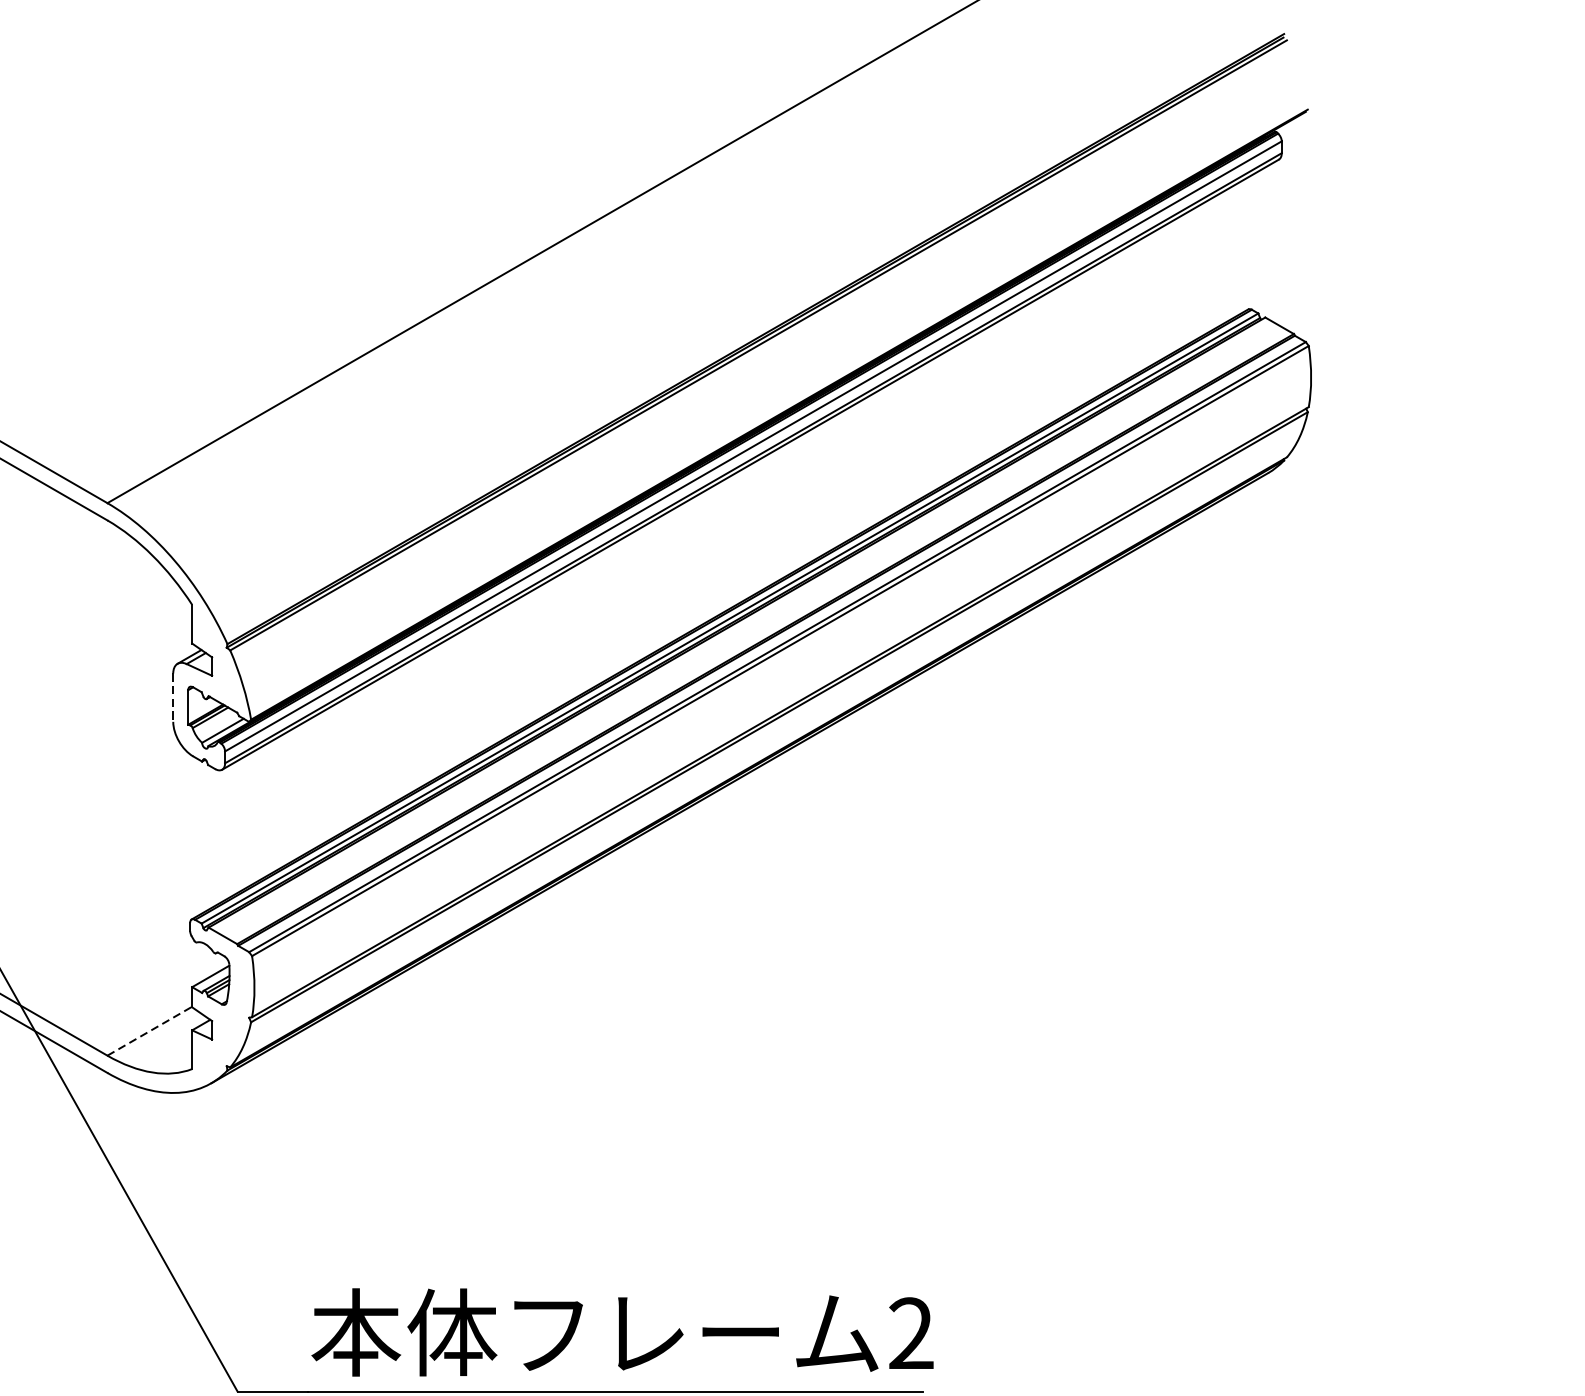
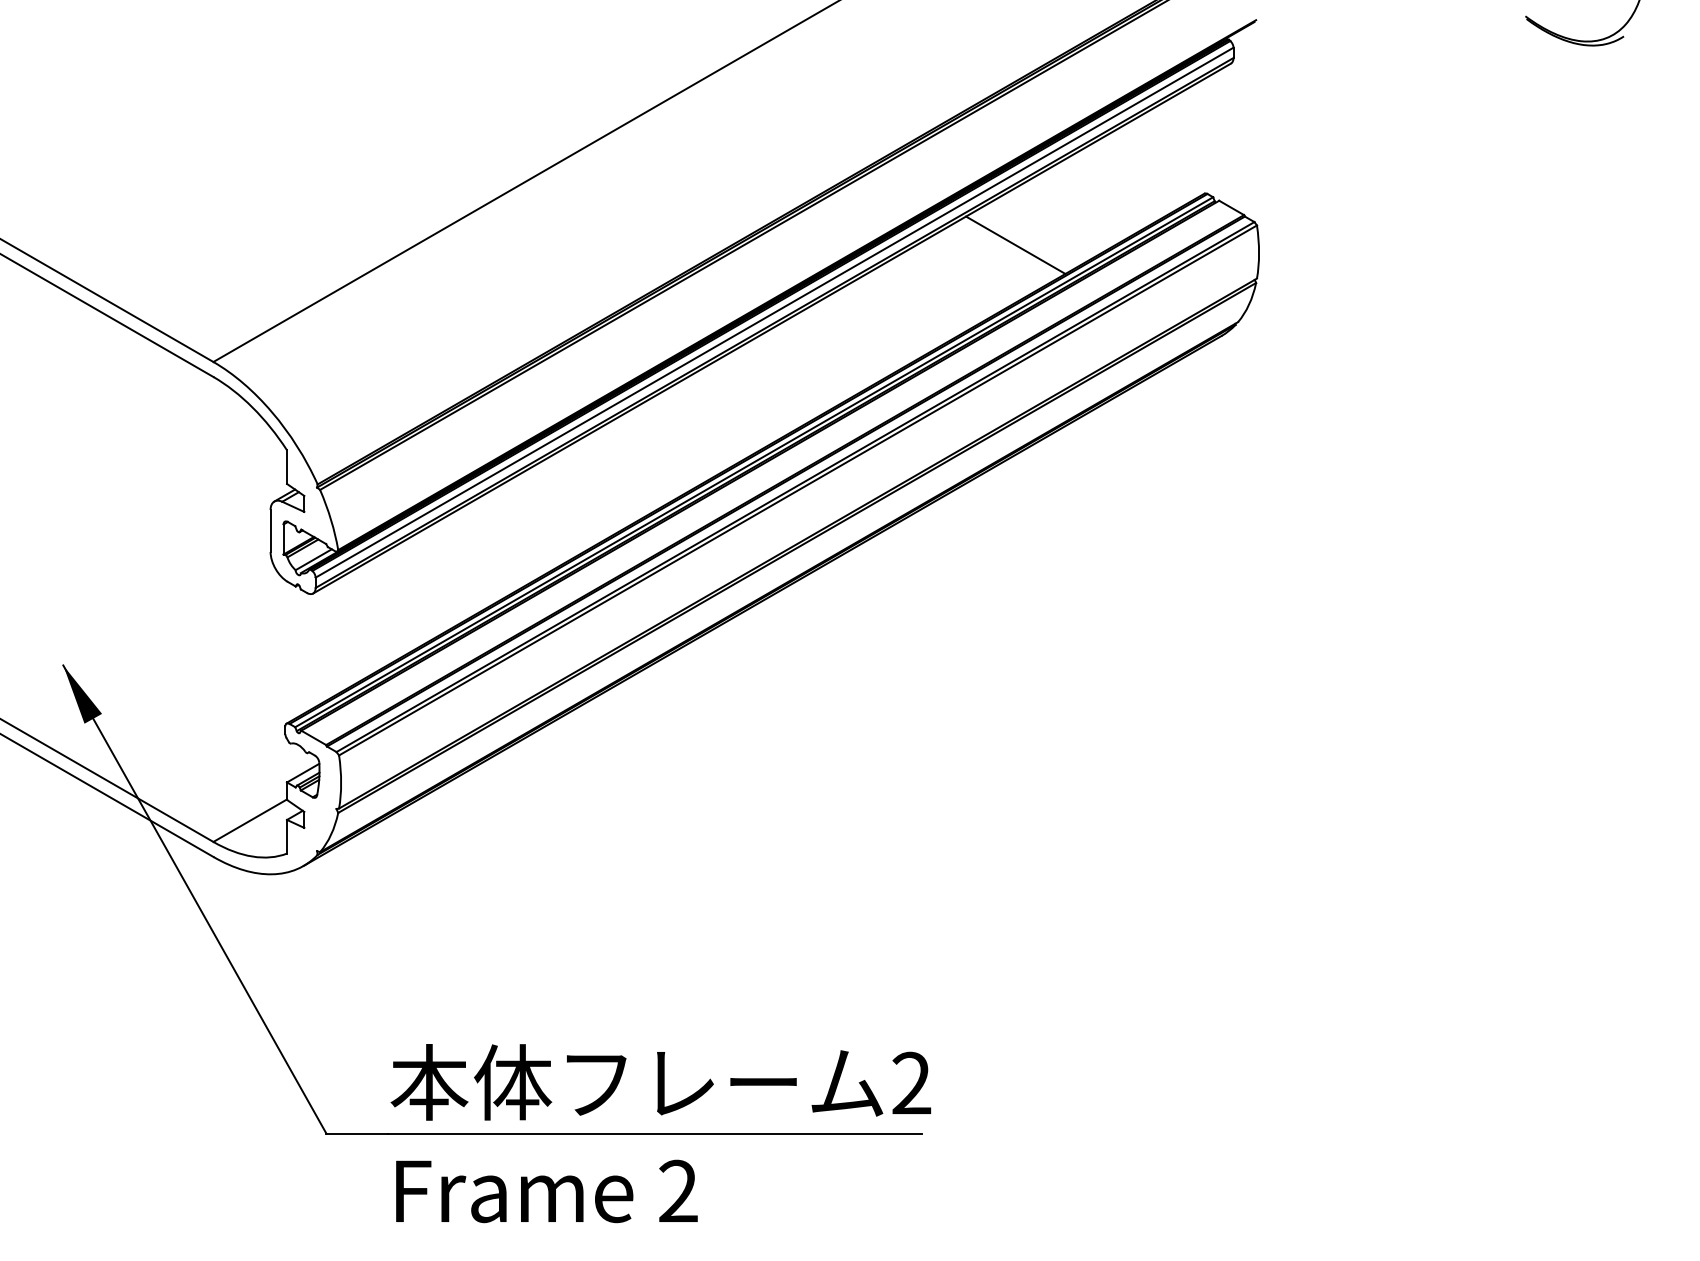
line: (1030, 367) -> (1015, 244), added
line: (173, 698) -> (270, 531), dashed -> solid
line: (150, 1030) -> (250, 820), dashed -> solid

